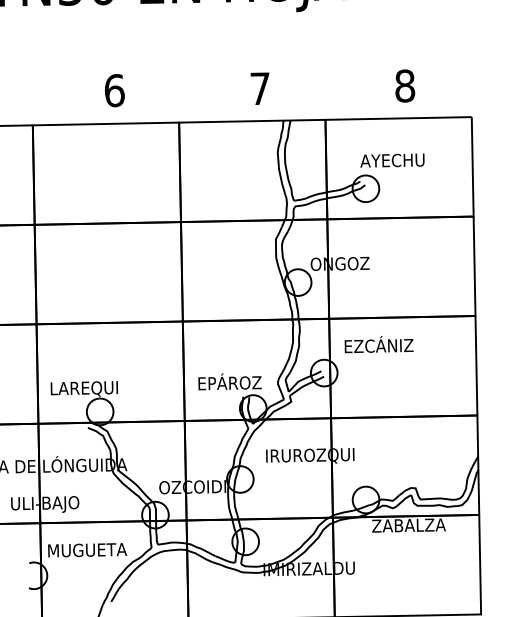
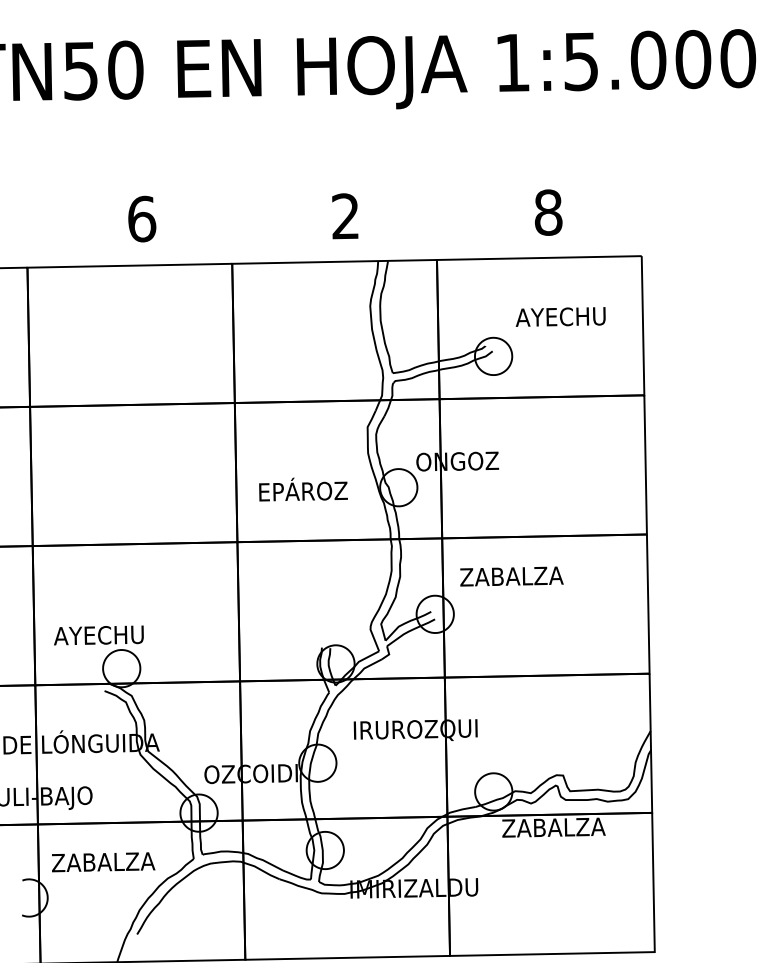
text: (260, 88) -> (345, 216), 7 -> 2
text: (392, 160) -> (560, 316), moved
text: (378, 344) -> (511, 574), EZCÁNIZ -> ZABALZA
text: (230, 381) -> (303, 489), moved
text: (84, 388) -> (99, 636), LAREQUI -> AYECHU
text: (87, 550) -> (103, 862), MUGUETA -> ZABALZA

